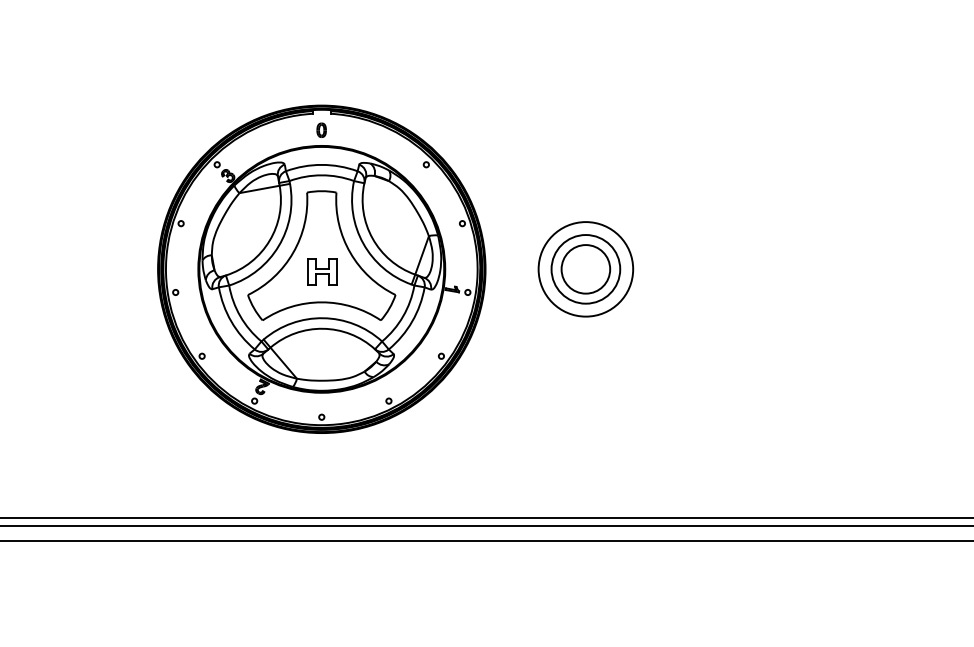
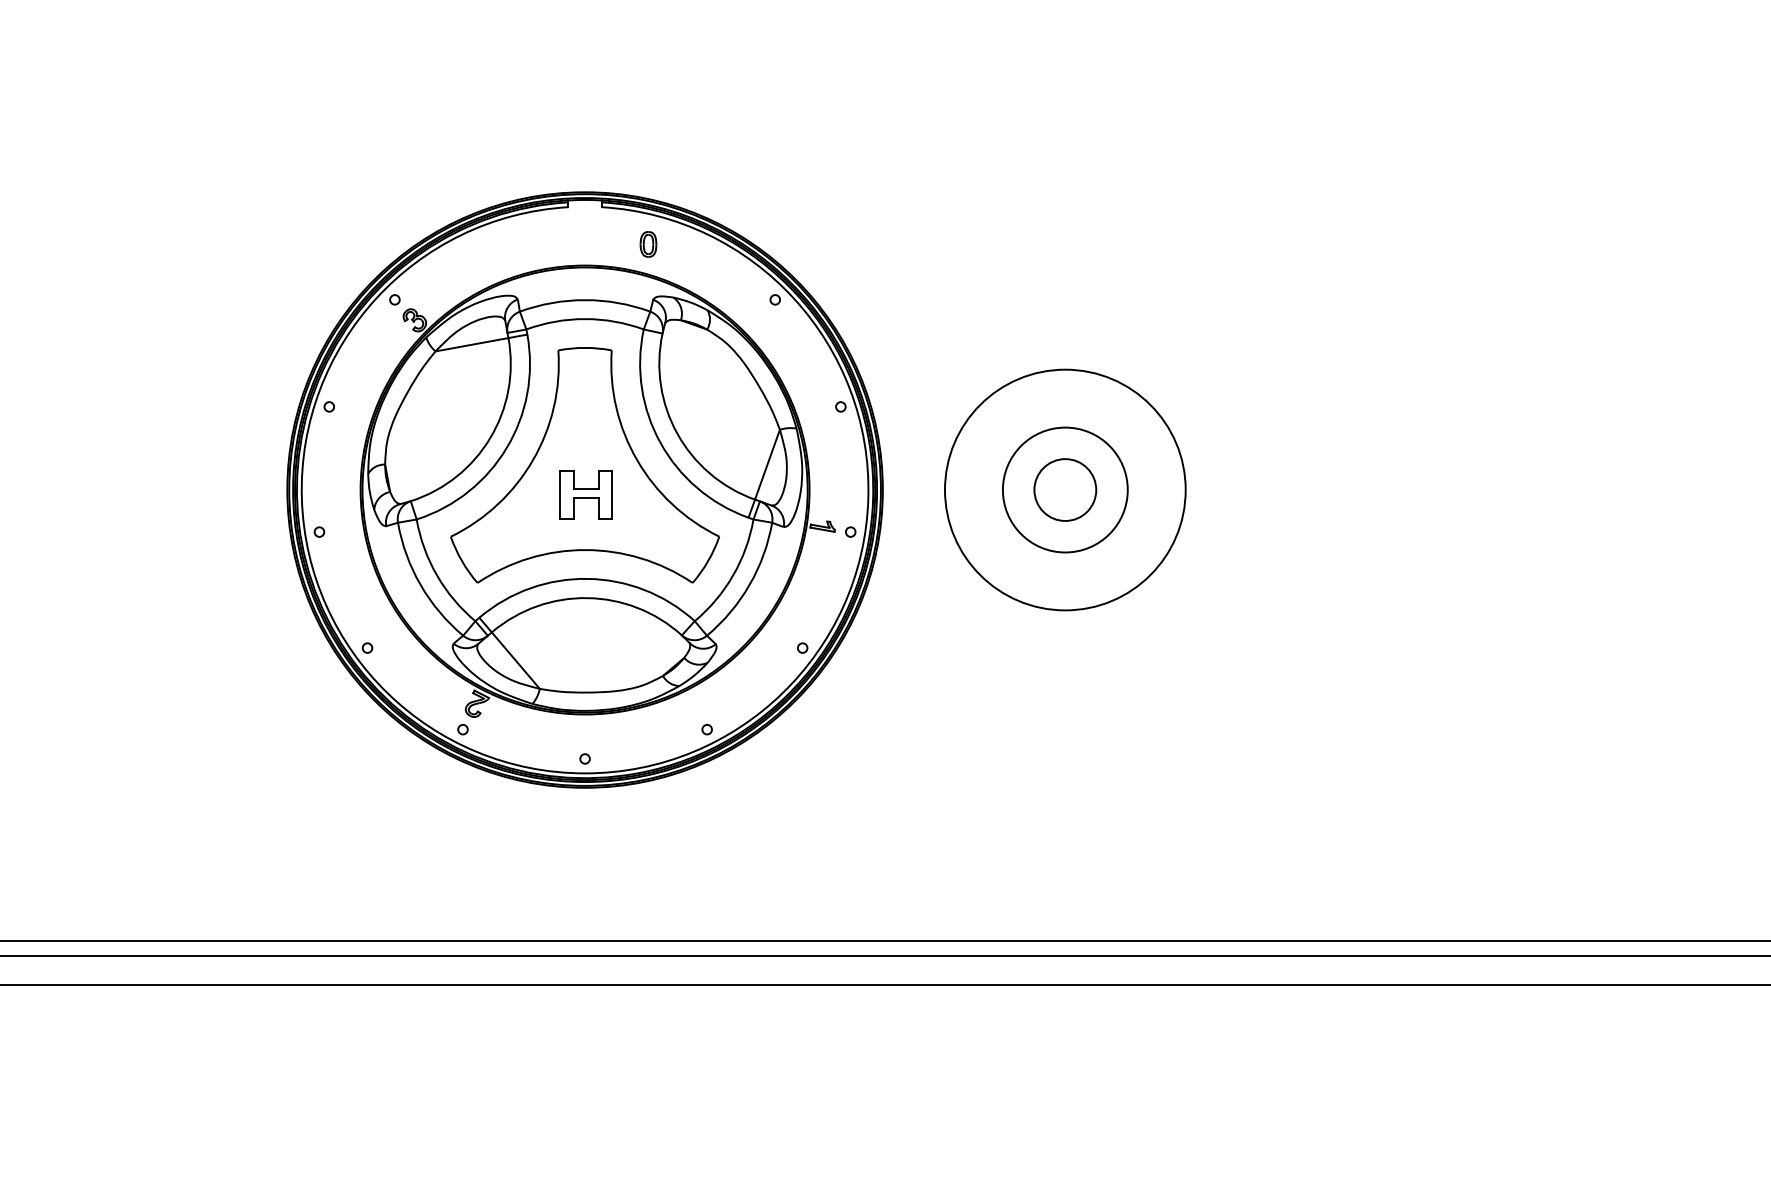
part: (321, 129) -> (648, 243), moved
circle: (585, 269) -> (1064, 490), size x0.7
circle: (585, 269) -> (1064, 490), size x1.4

